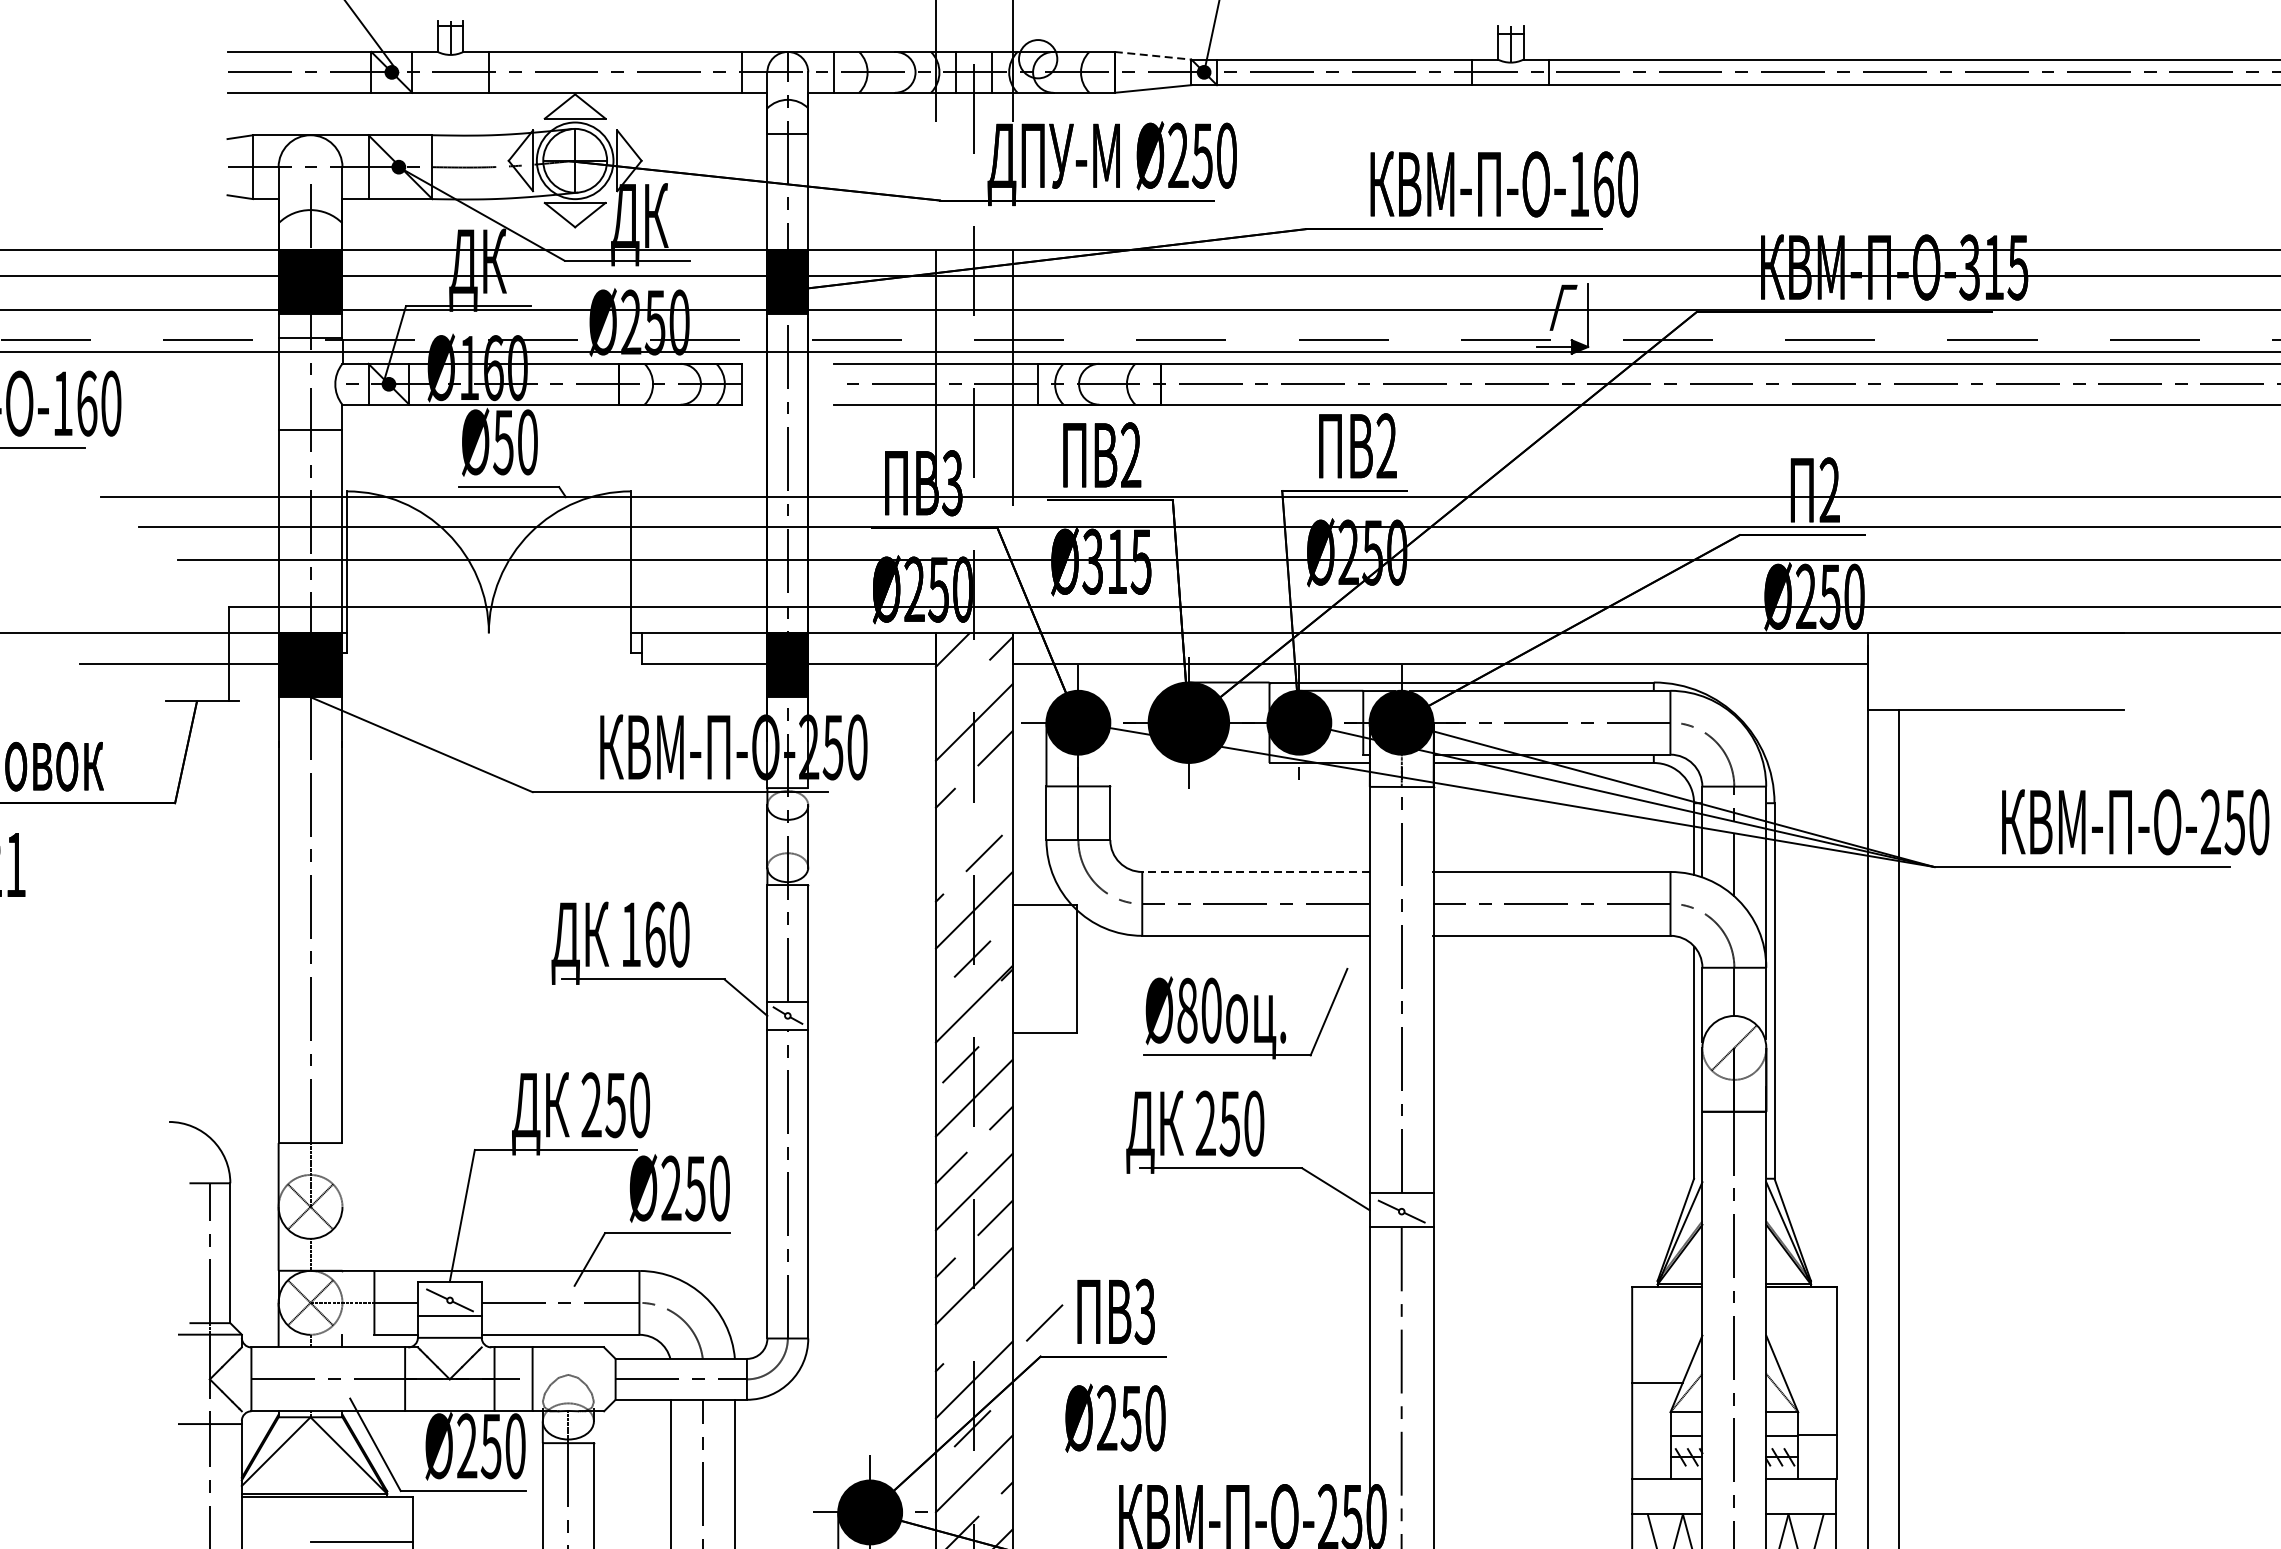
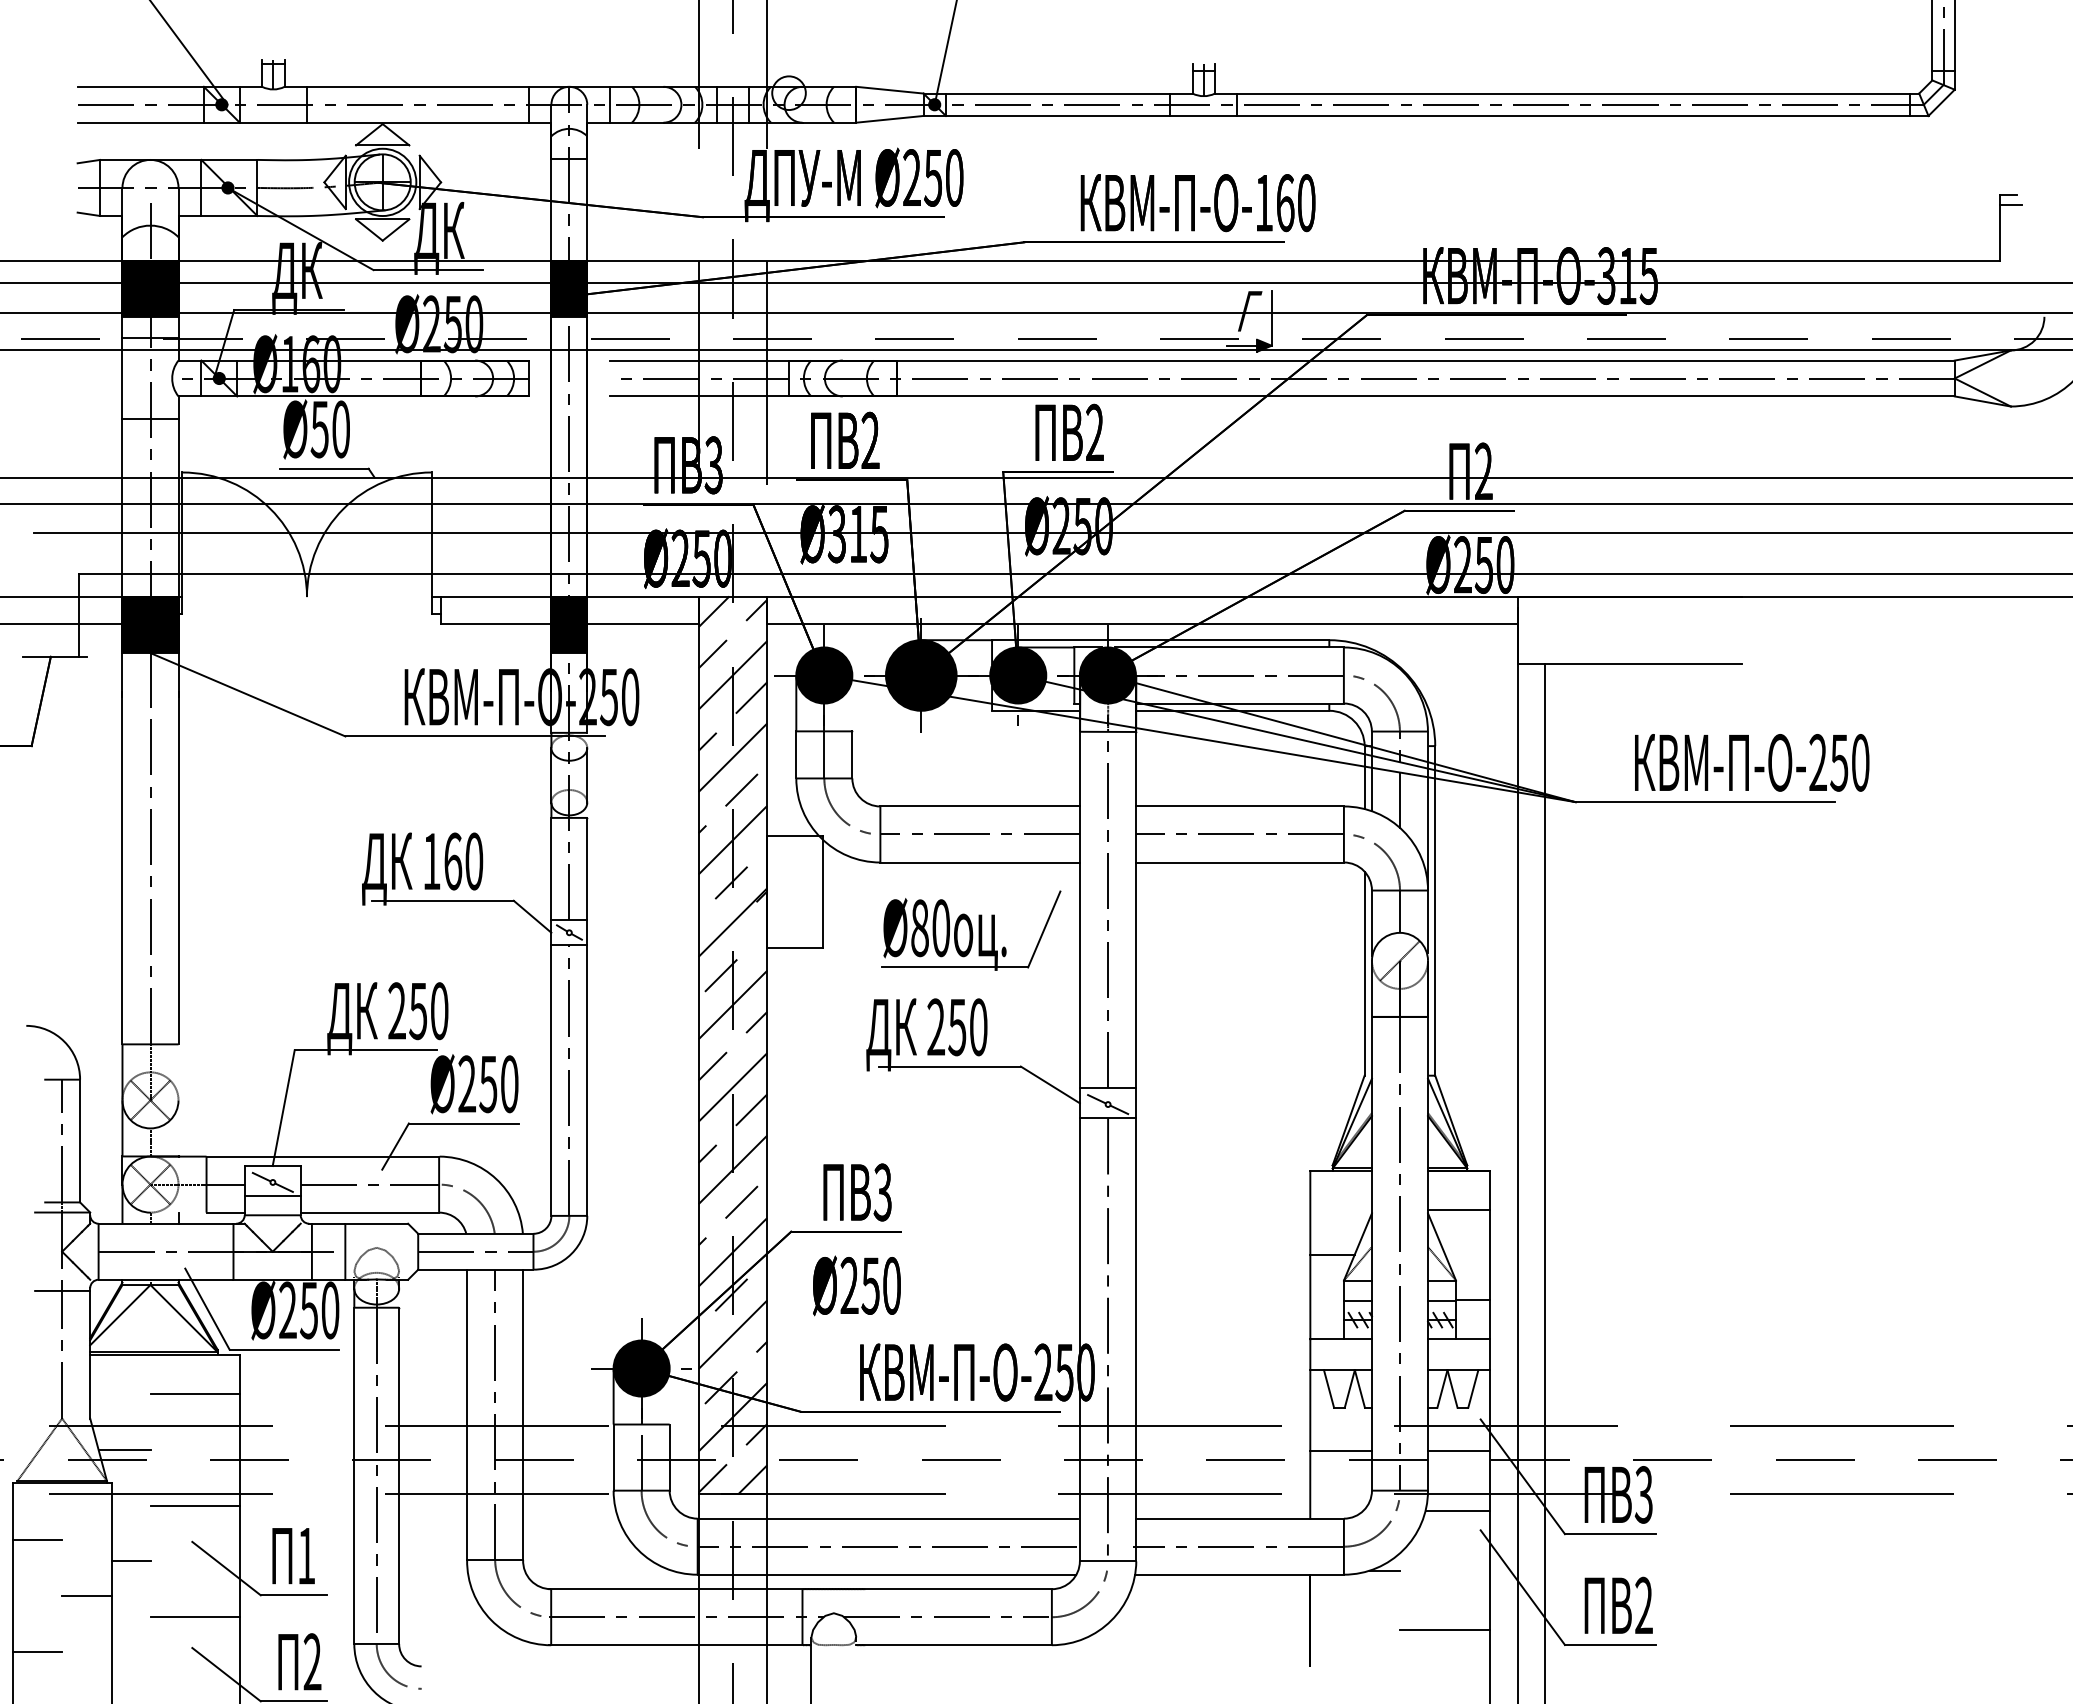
line: (1152, 56) -> (889, 90), dashed -> solid
line: (950, 697) -> (712, 653), added
line: (973, 816) -> (732, 757), added
line: (1256, 872) -> (980, 806), dashed -> solid
line: (1044, 1322) -> (741, 1201), moved
line: (1801, 1332) -> (1458, 1210), added

